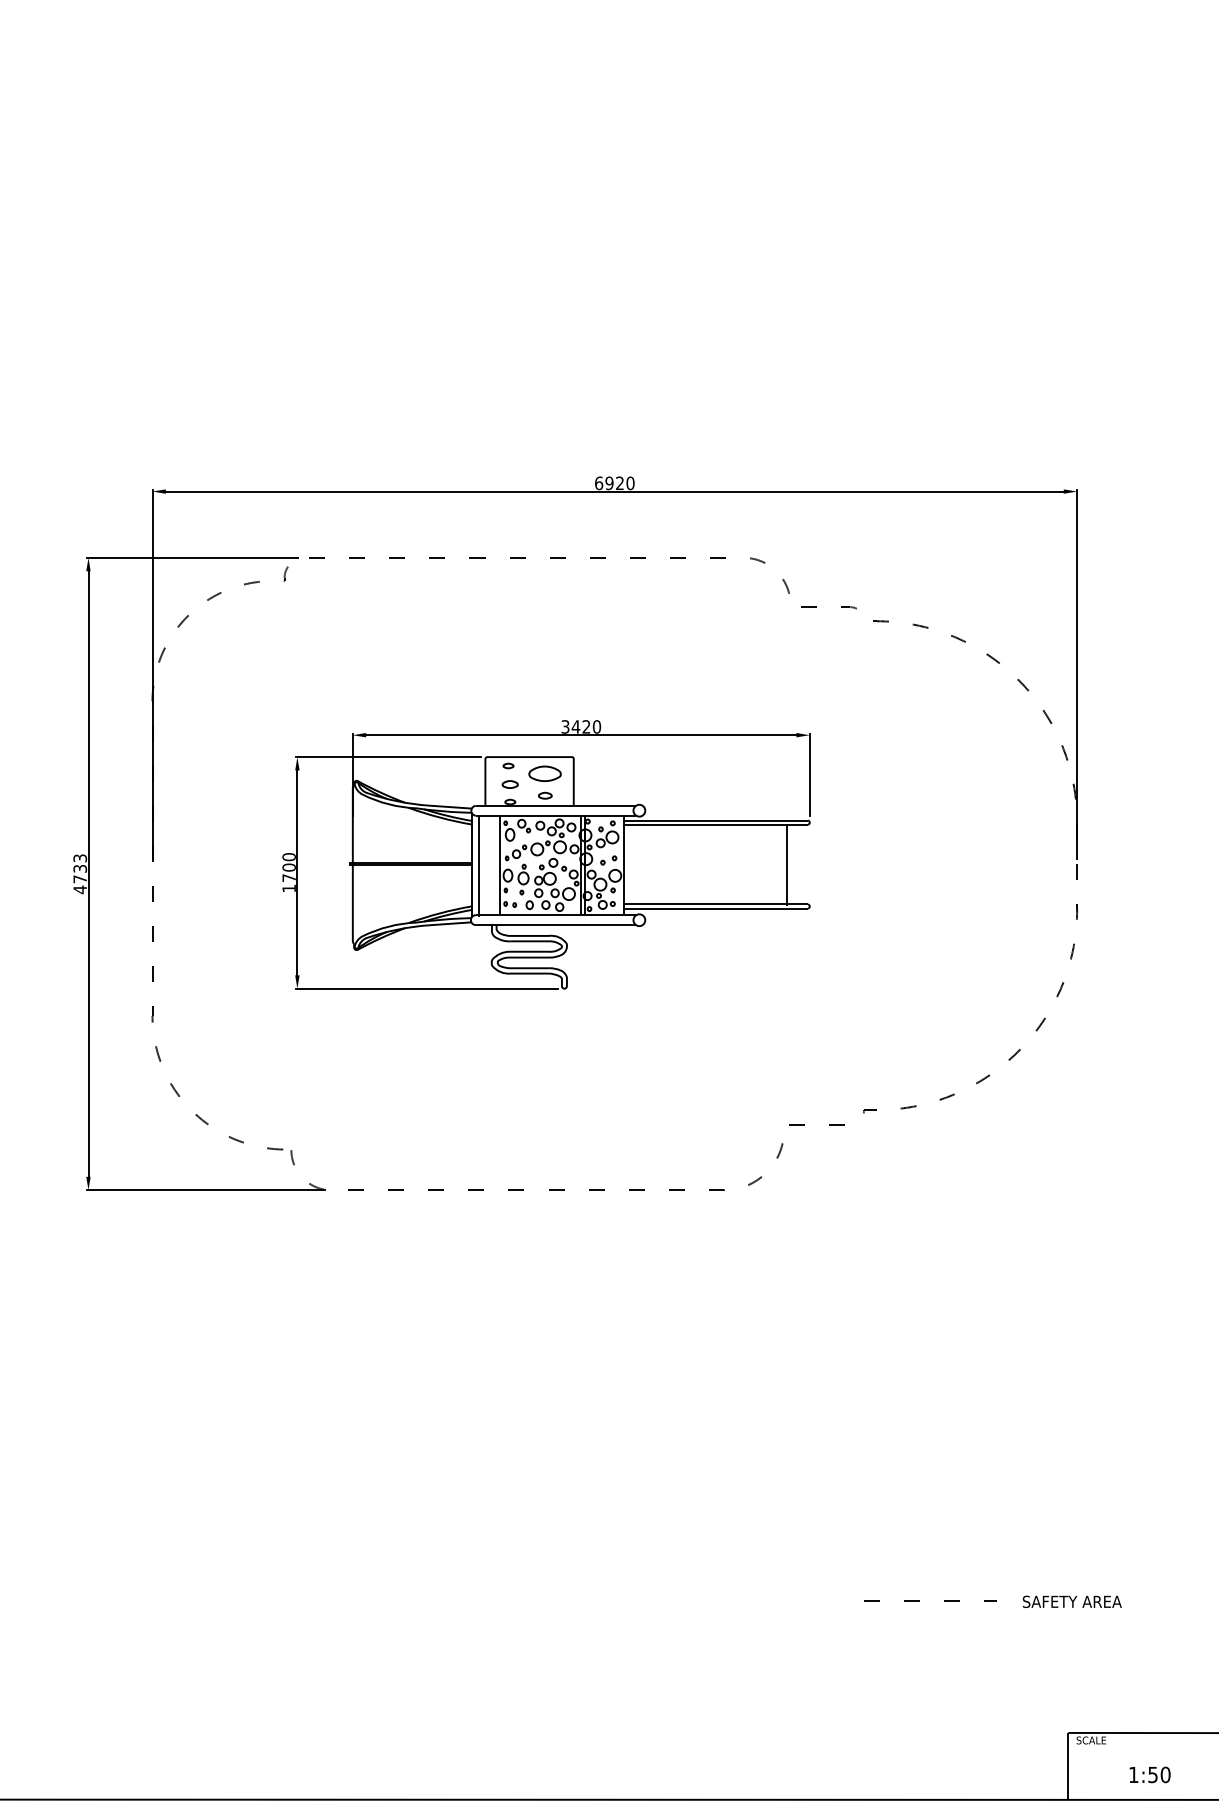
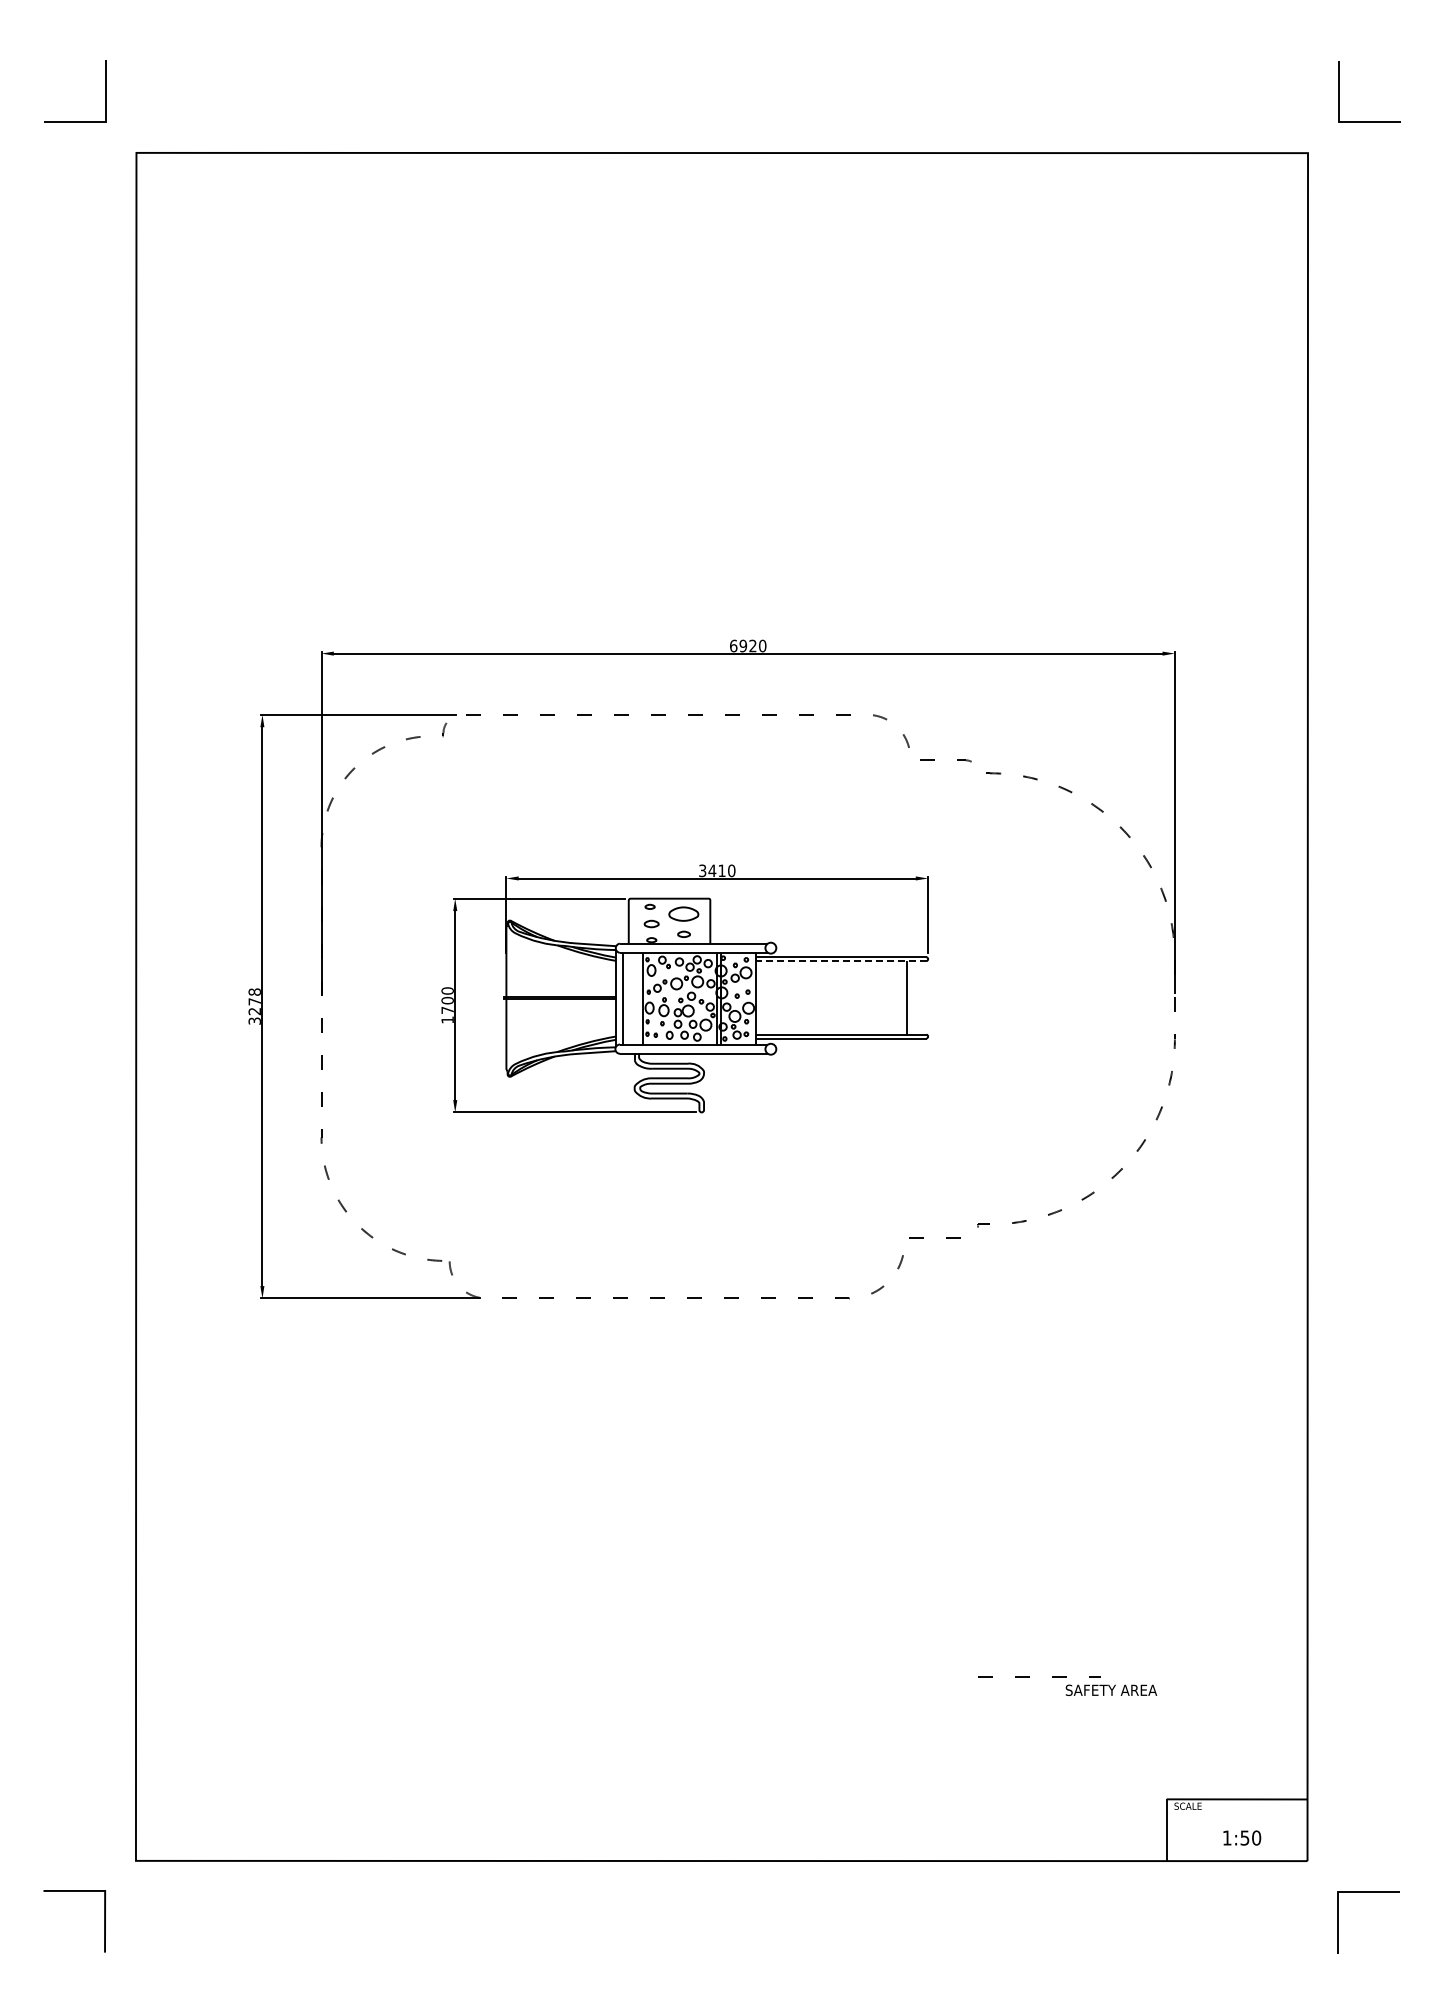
text: (585, 726) -> (721, 870), 3420 -> 3410
line: (714, 825) -> (840, 961), solid -> dashed
text: (79, 873) -> (254, 1006), 4733 -> 3278
text: (1072, 1600) -> (1111, 1689), moved

